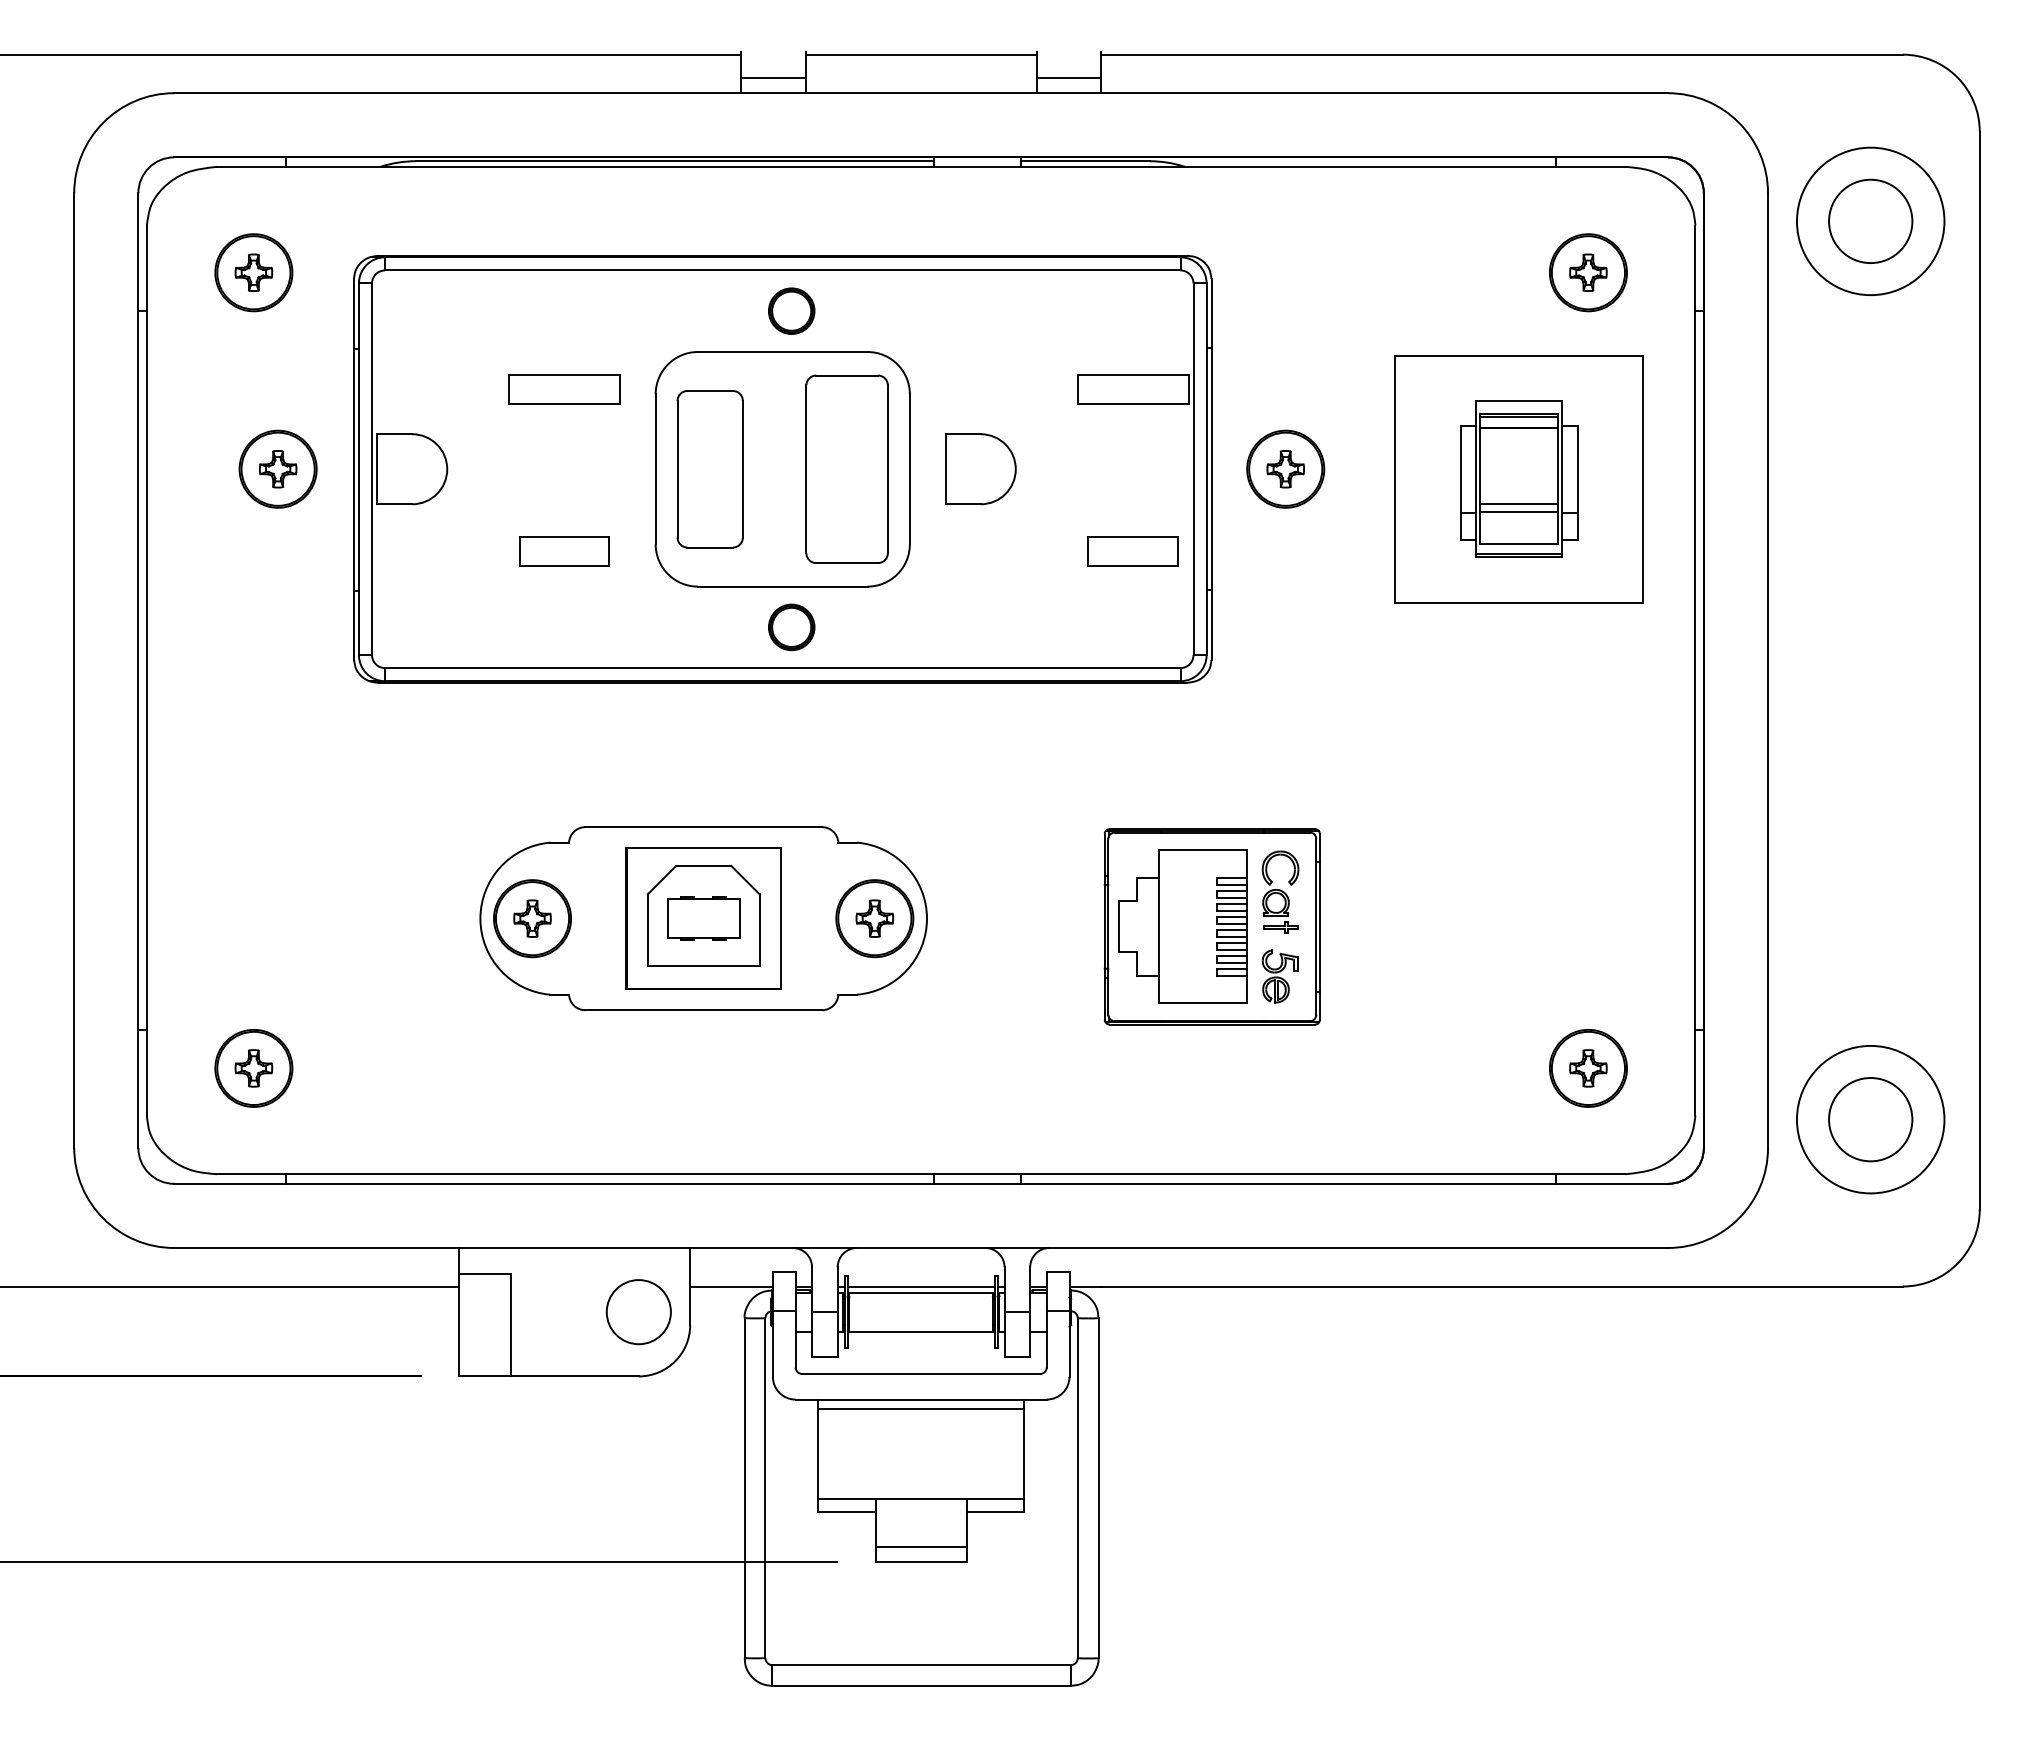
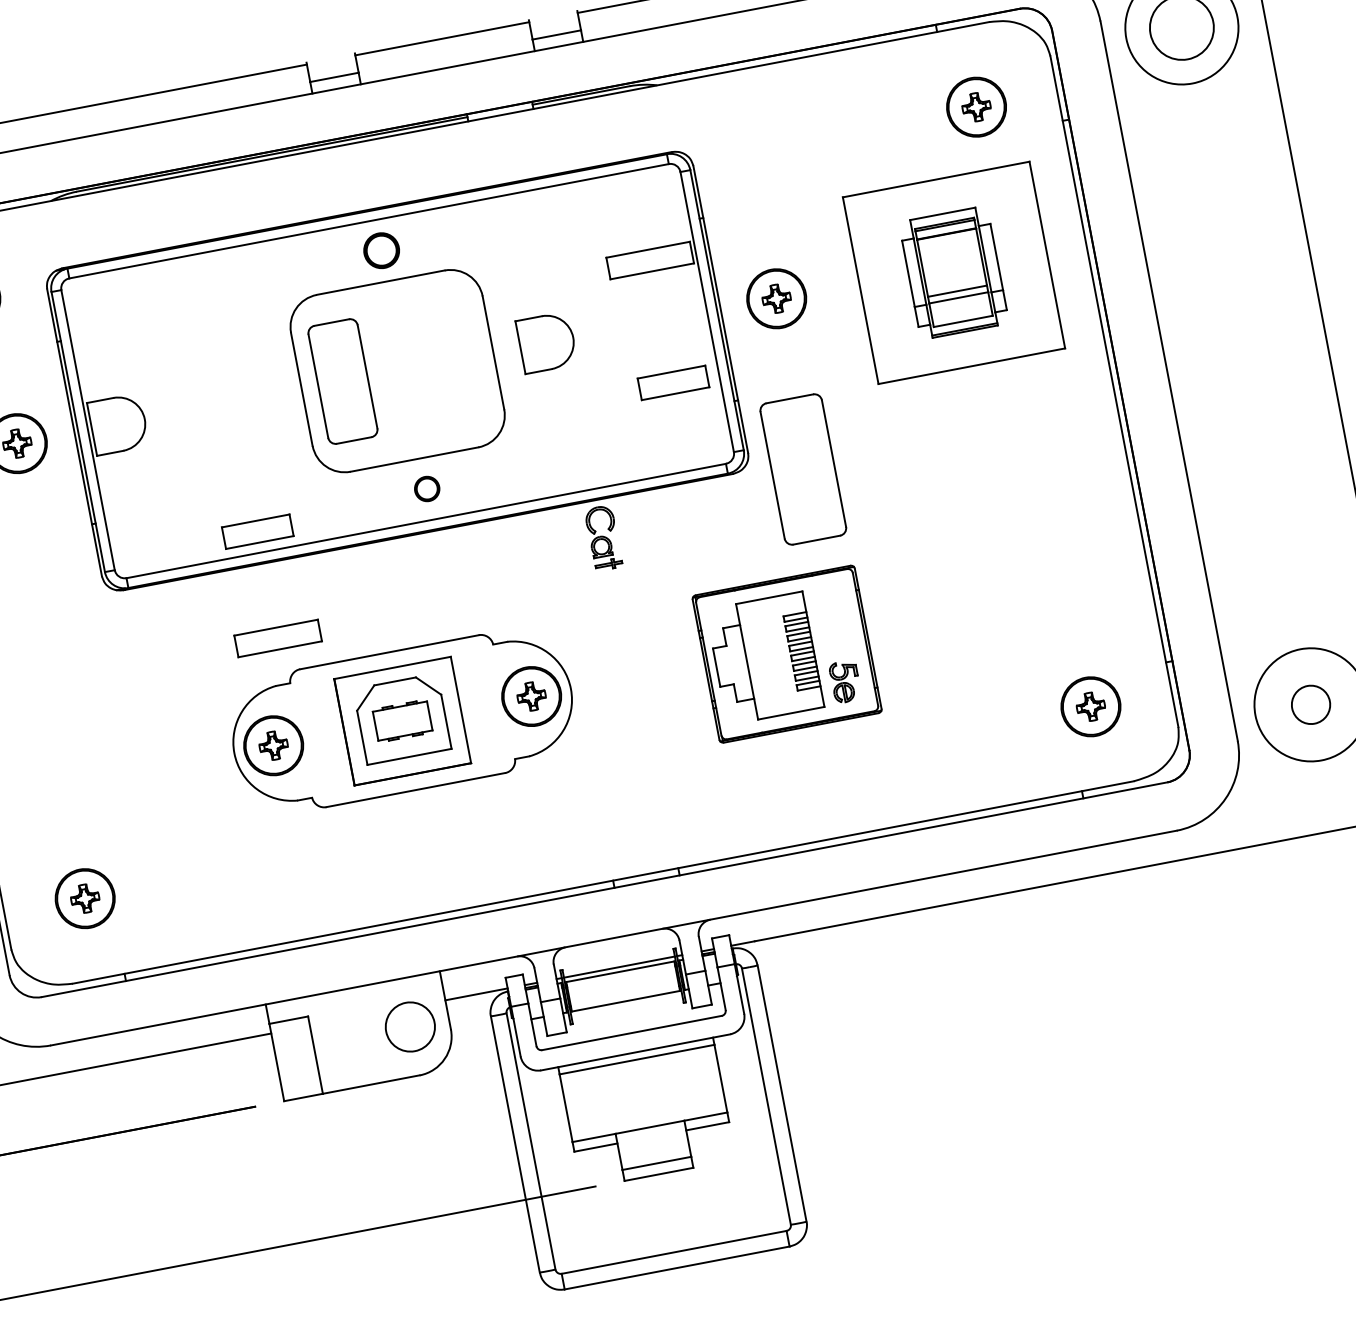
part: (564, 389) -> (278, 638), moved
part: (846, 468) -> (802, 468), moved
part: (564, 551) -> (257, 531), moved
part: (791, 627) -> (426, 489), size x0.7
part: (1280, 891) -> (603, 537), moved
circle: (1870, 1119) -> (1310, 704), size x0.6

